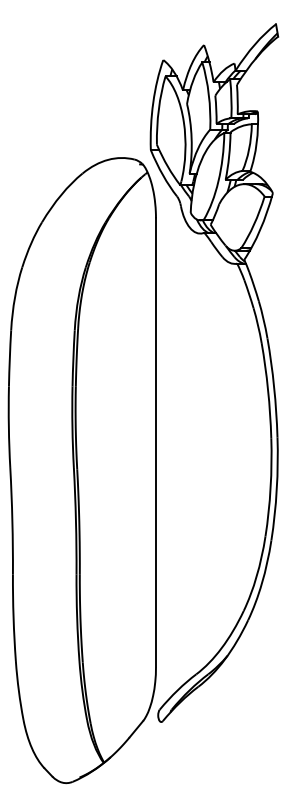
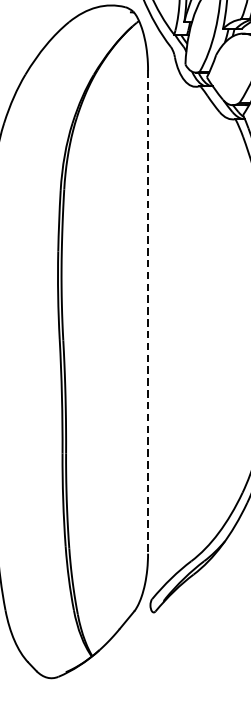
line: (155, 443) -> (147, 312), solid -> dashed

